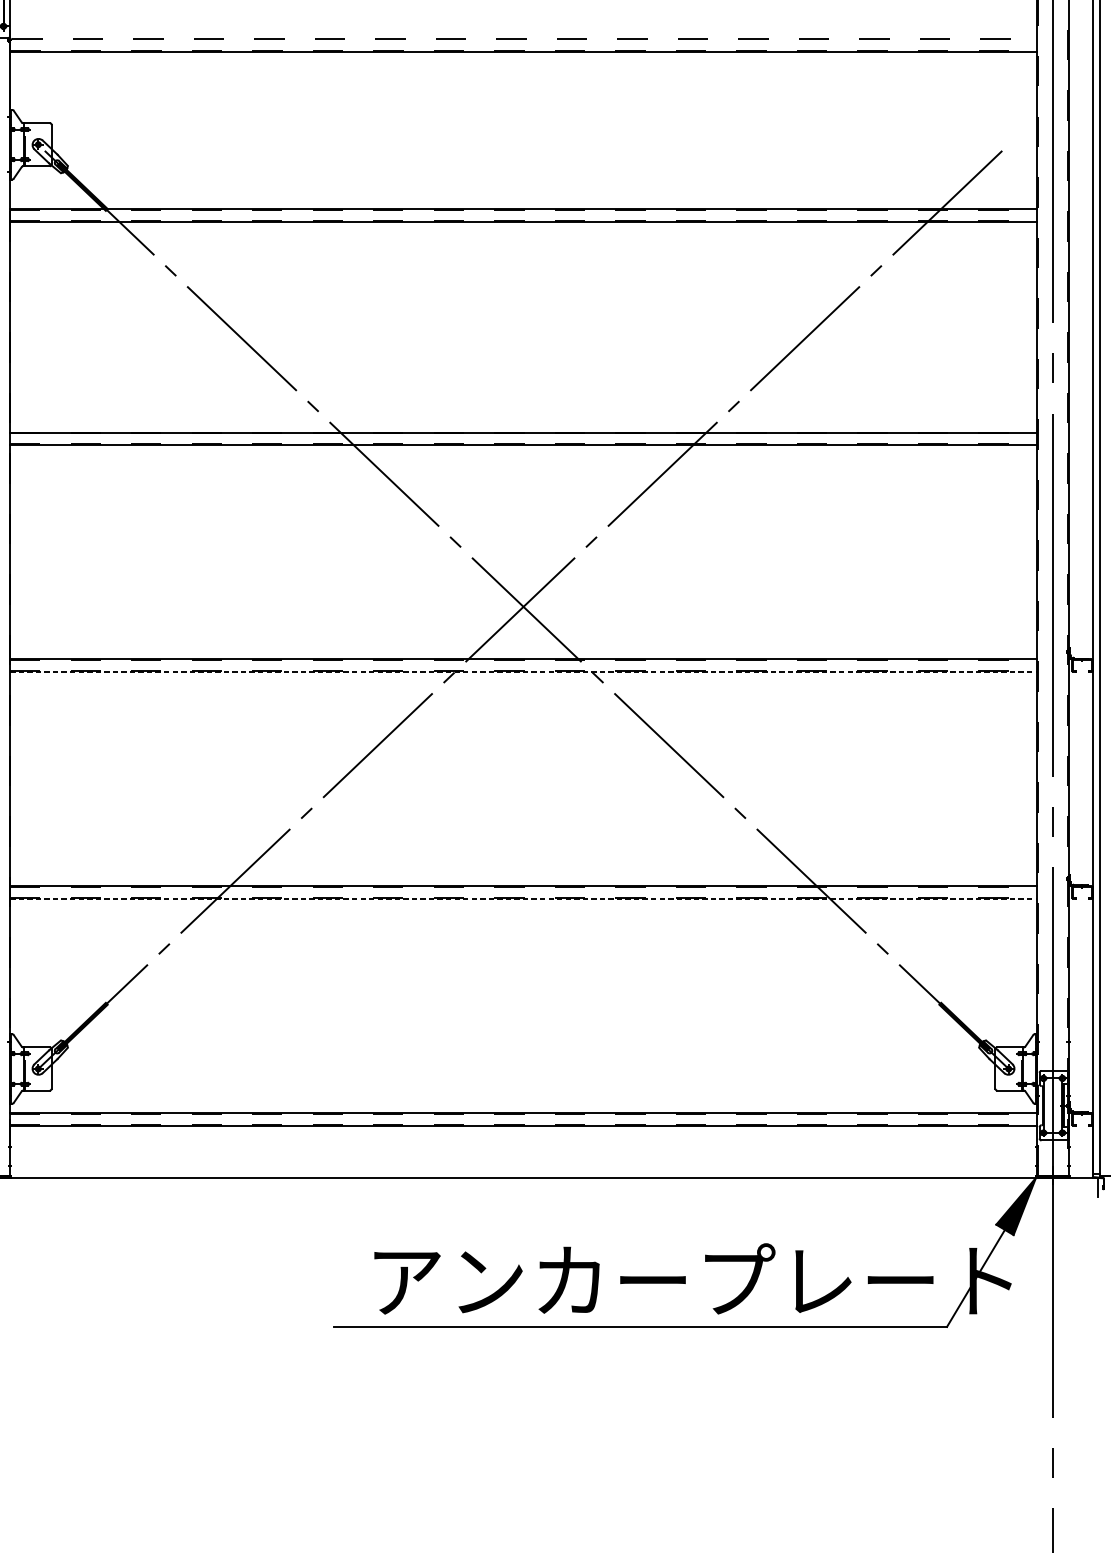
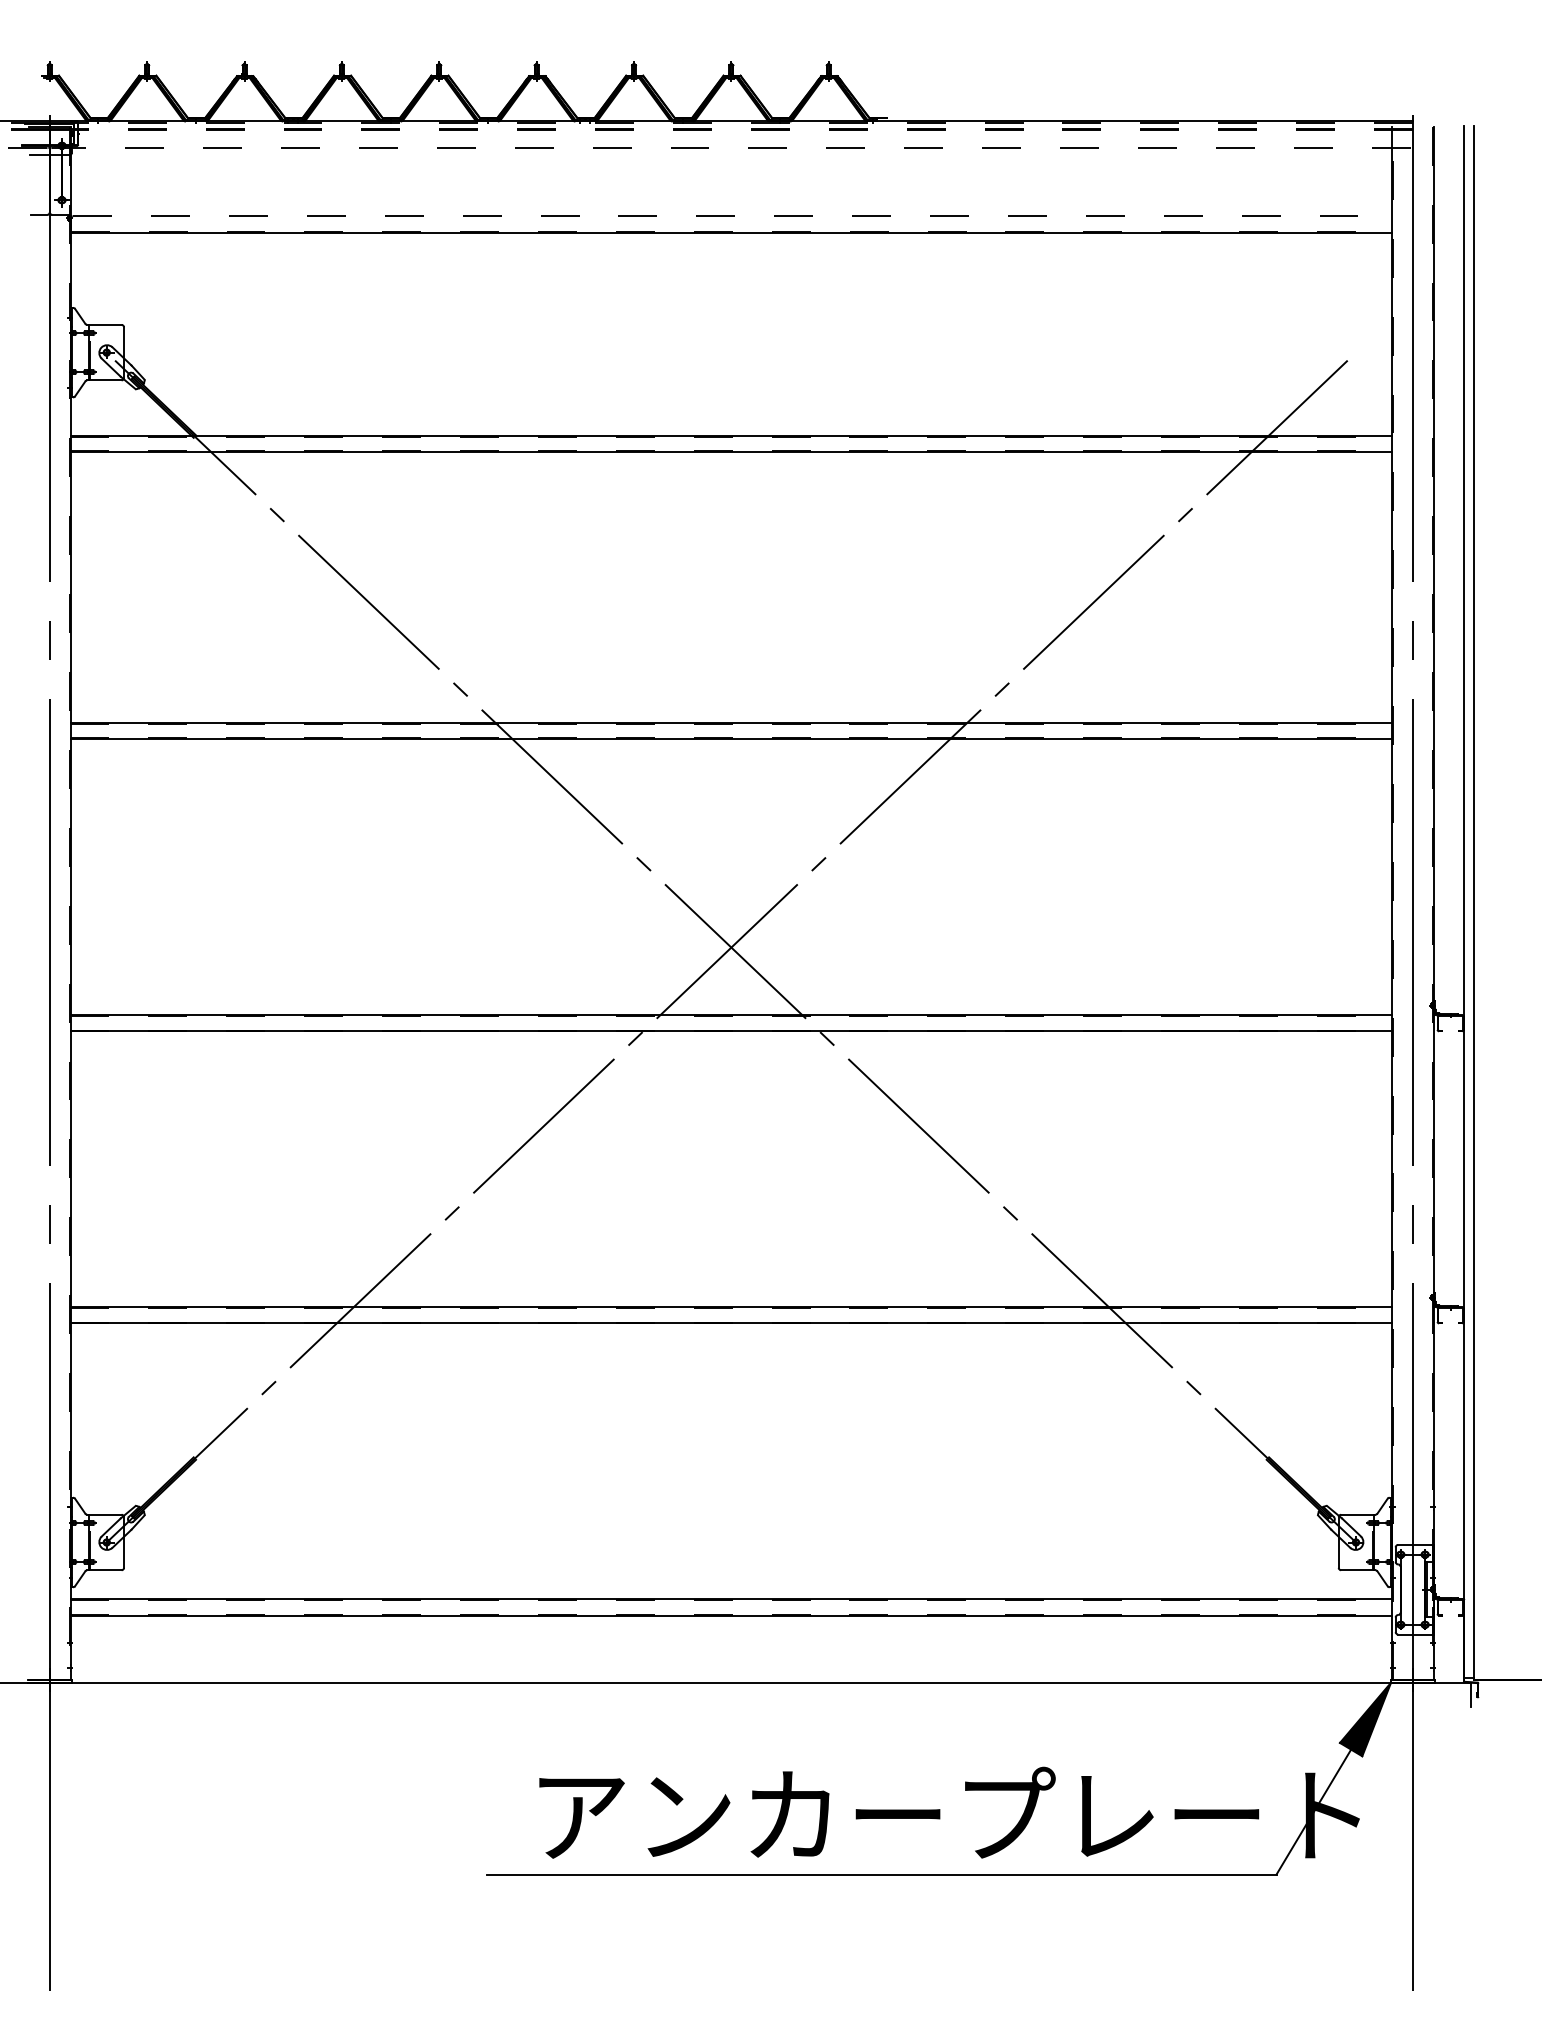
line: (523, 672) -> (731, 1031), dashed -> solid
line: (523, 898) -> (731, 1323), dashed -> solid

